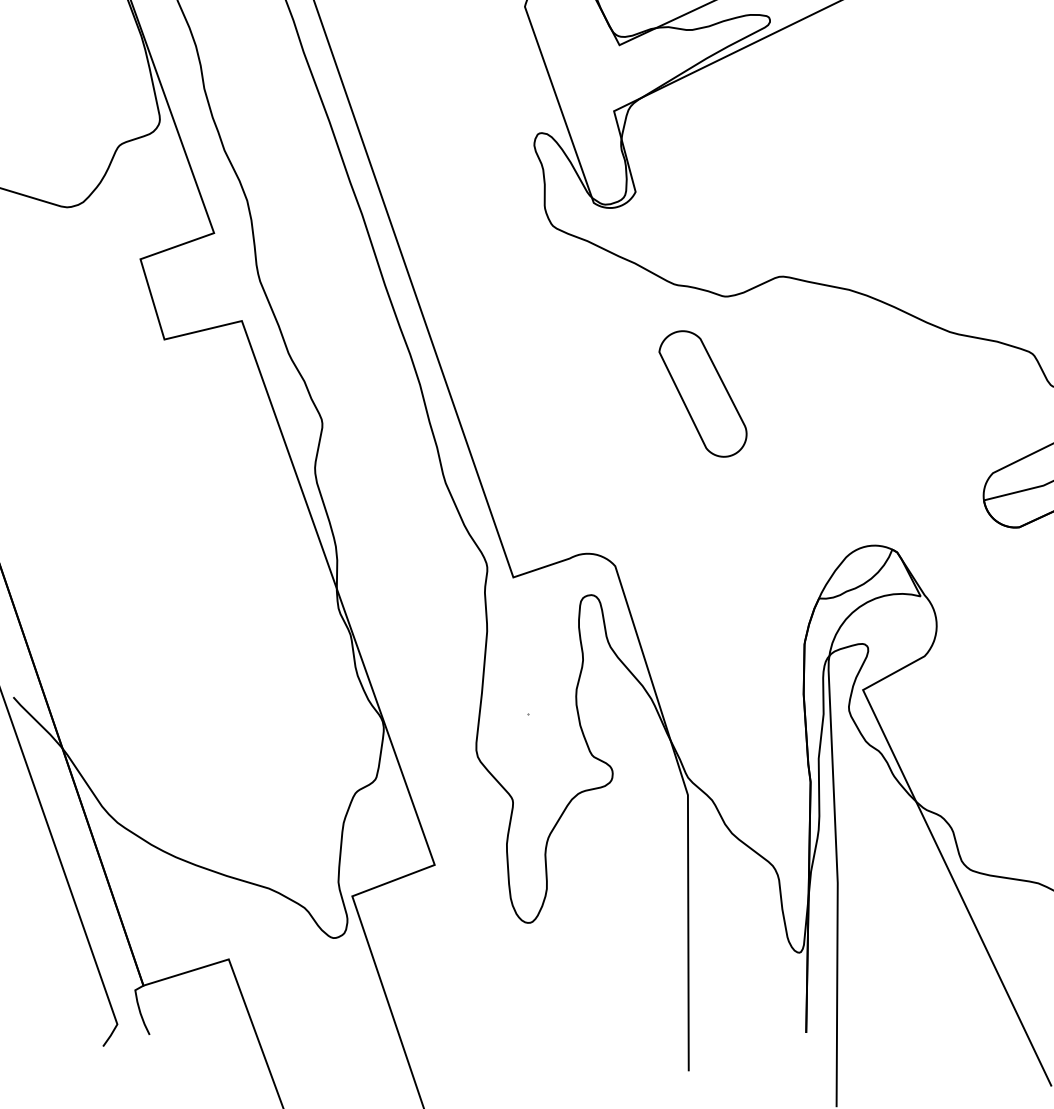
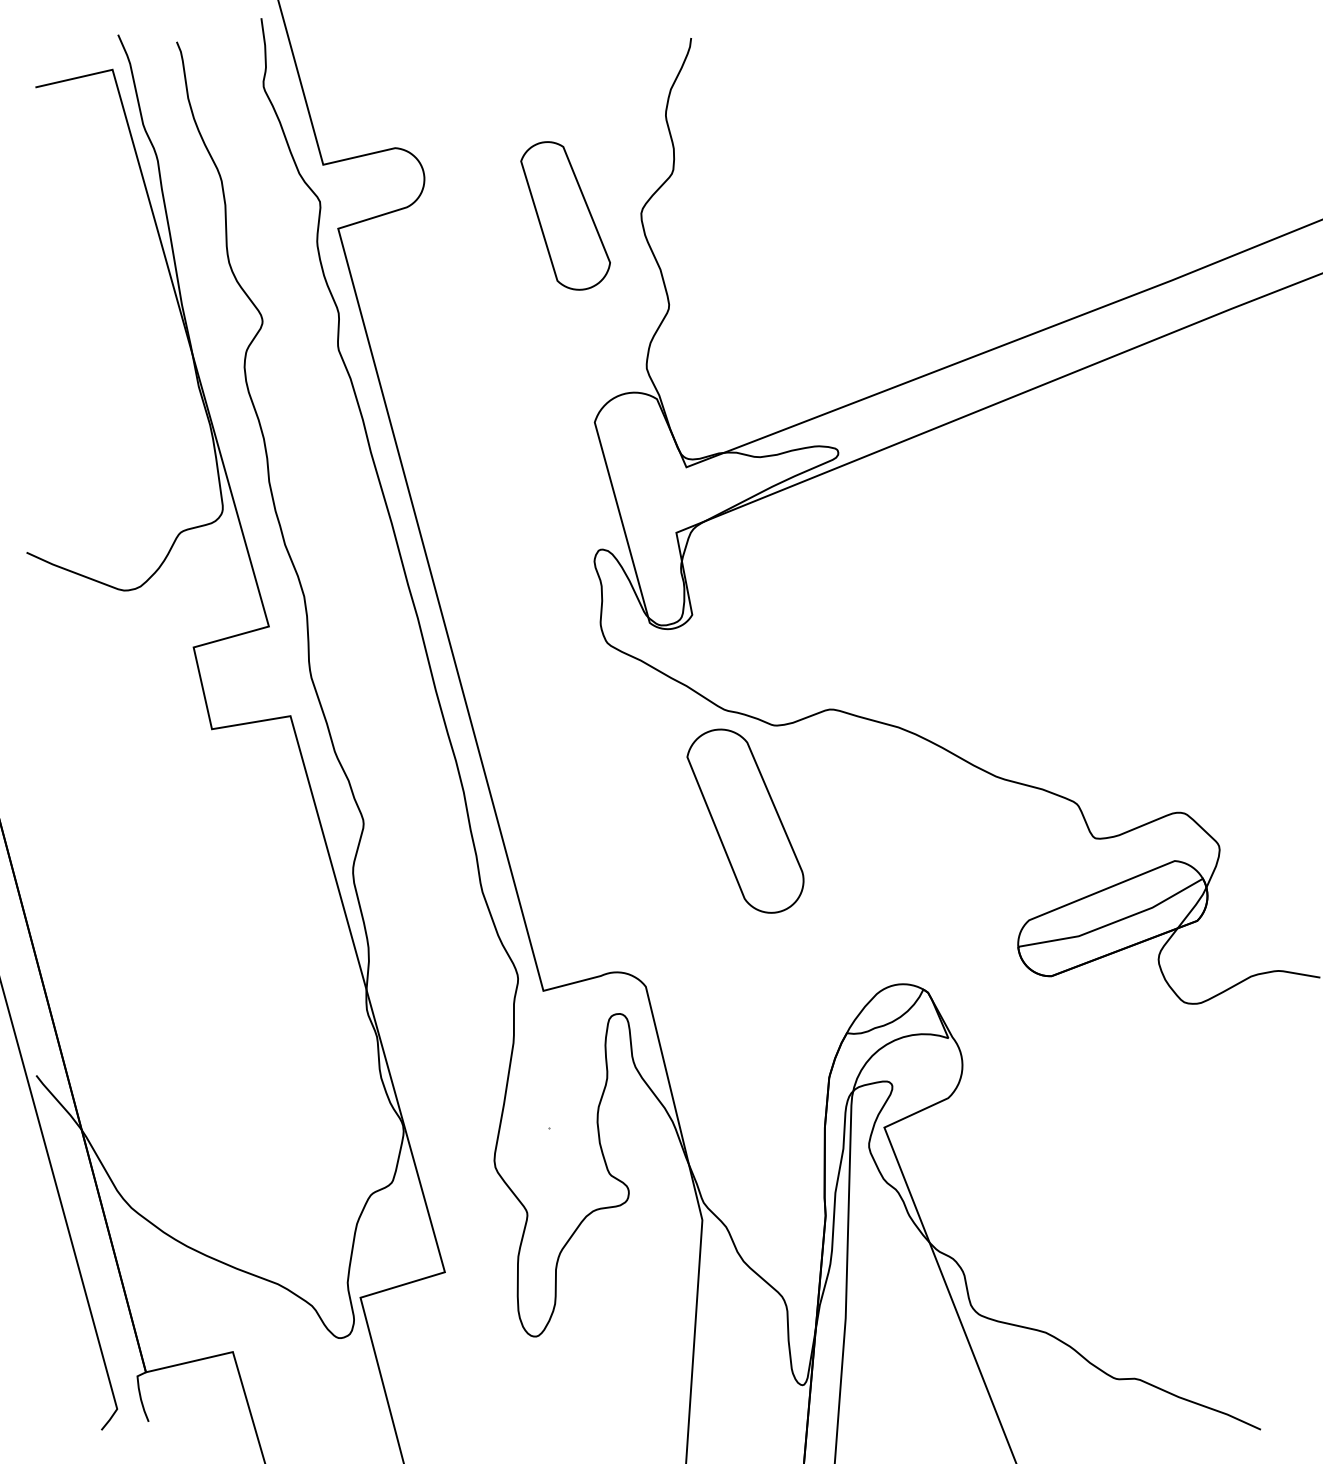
part: (703, 393) -> (745, 820), size x1.43

